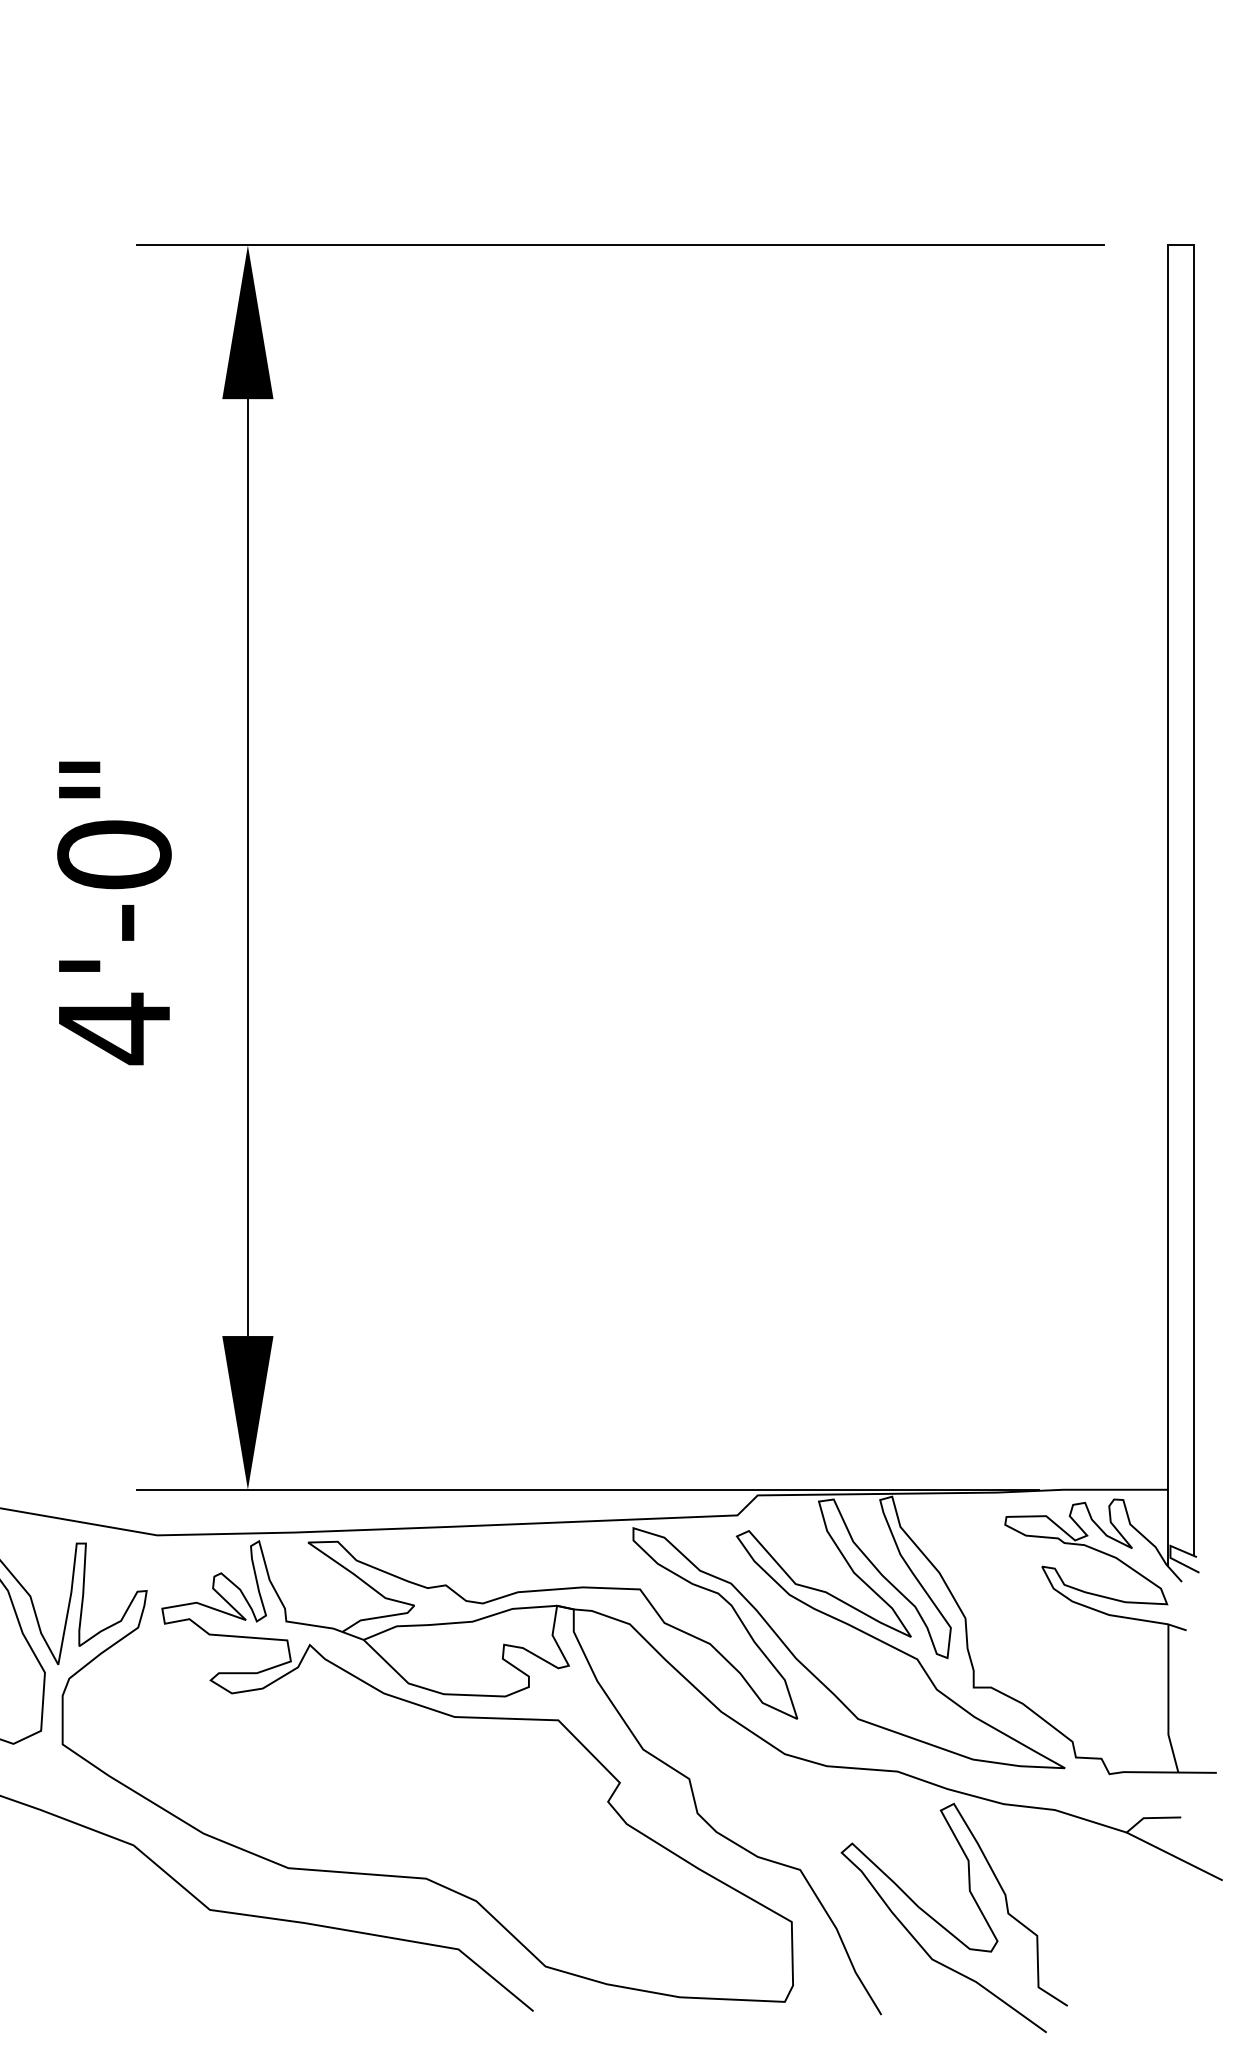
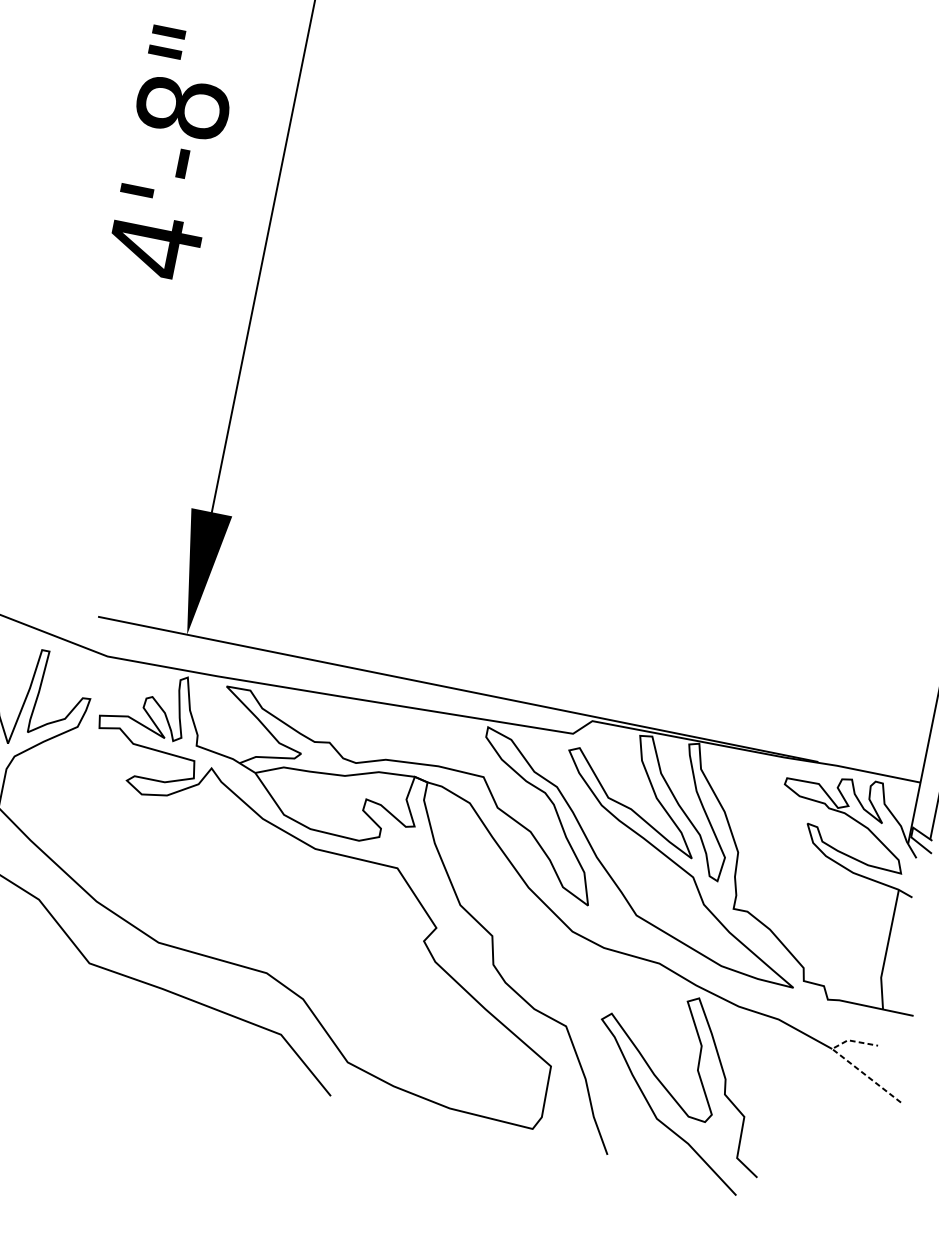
text: (114, 854) -> (182, 107), 4'-0" -> 4'-8"
line: (1146, 1842) -> (846, 1060), solid -> dashed

